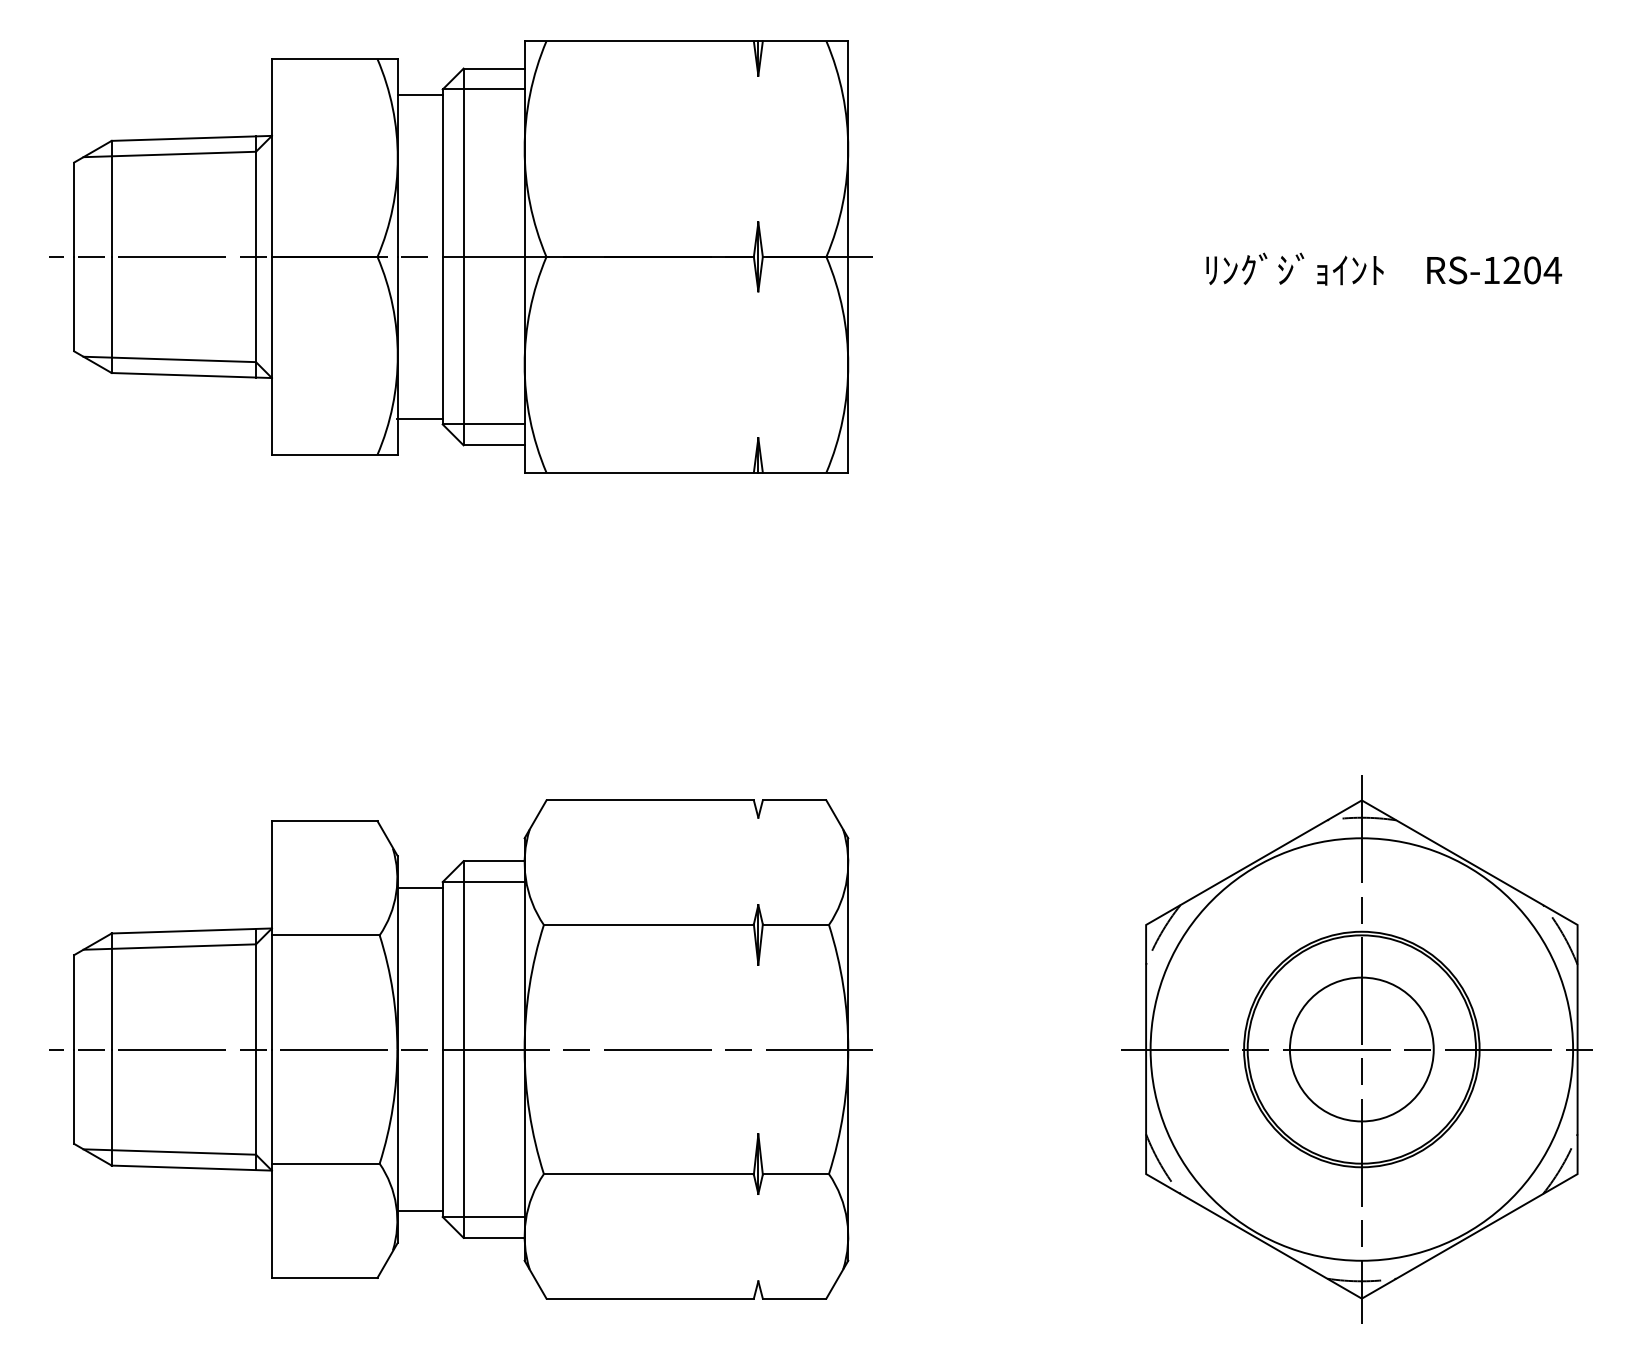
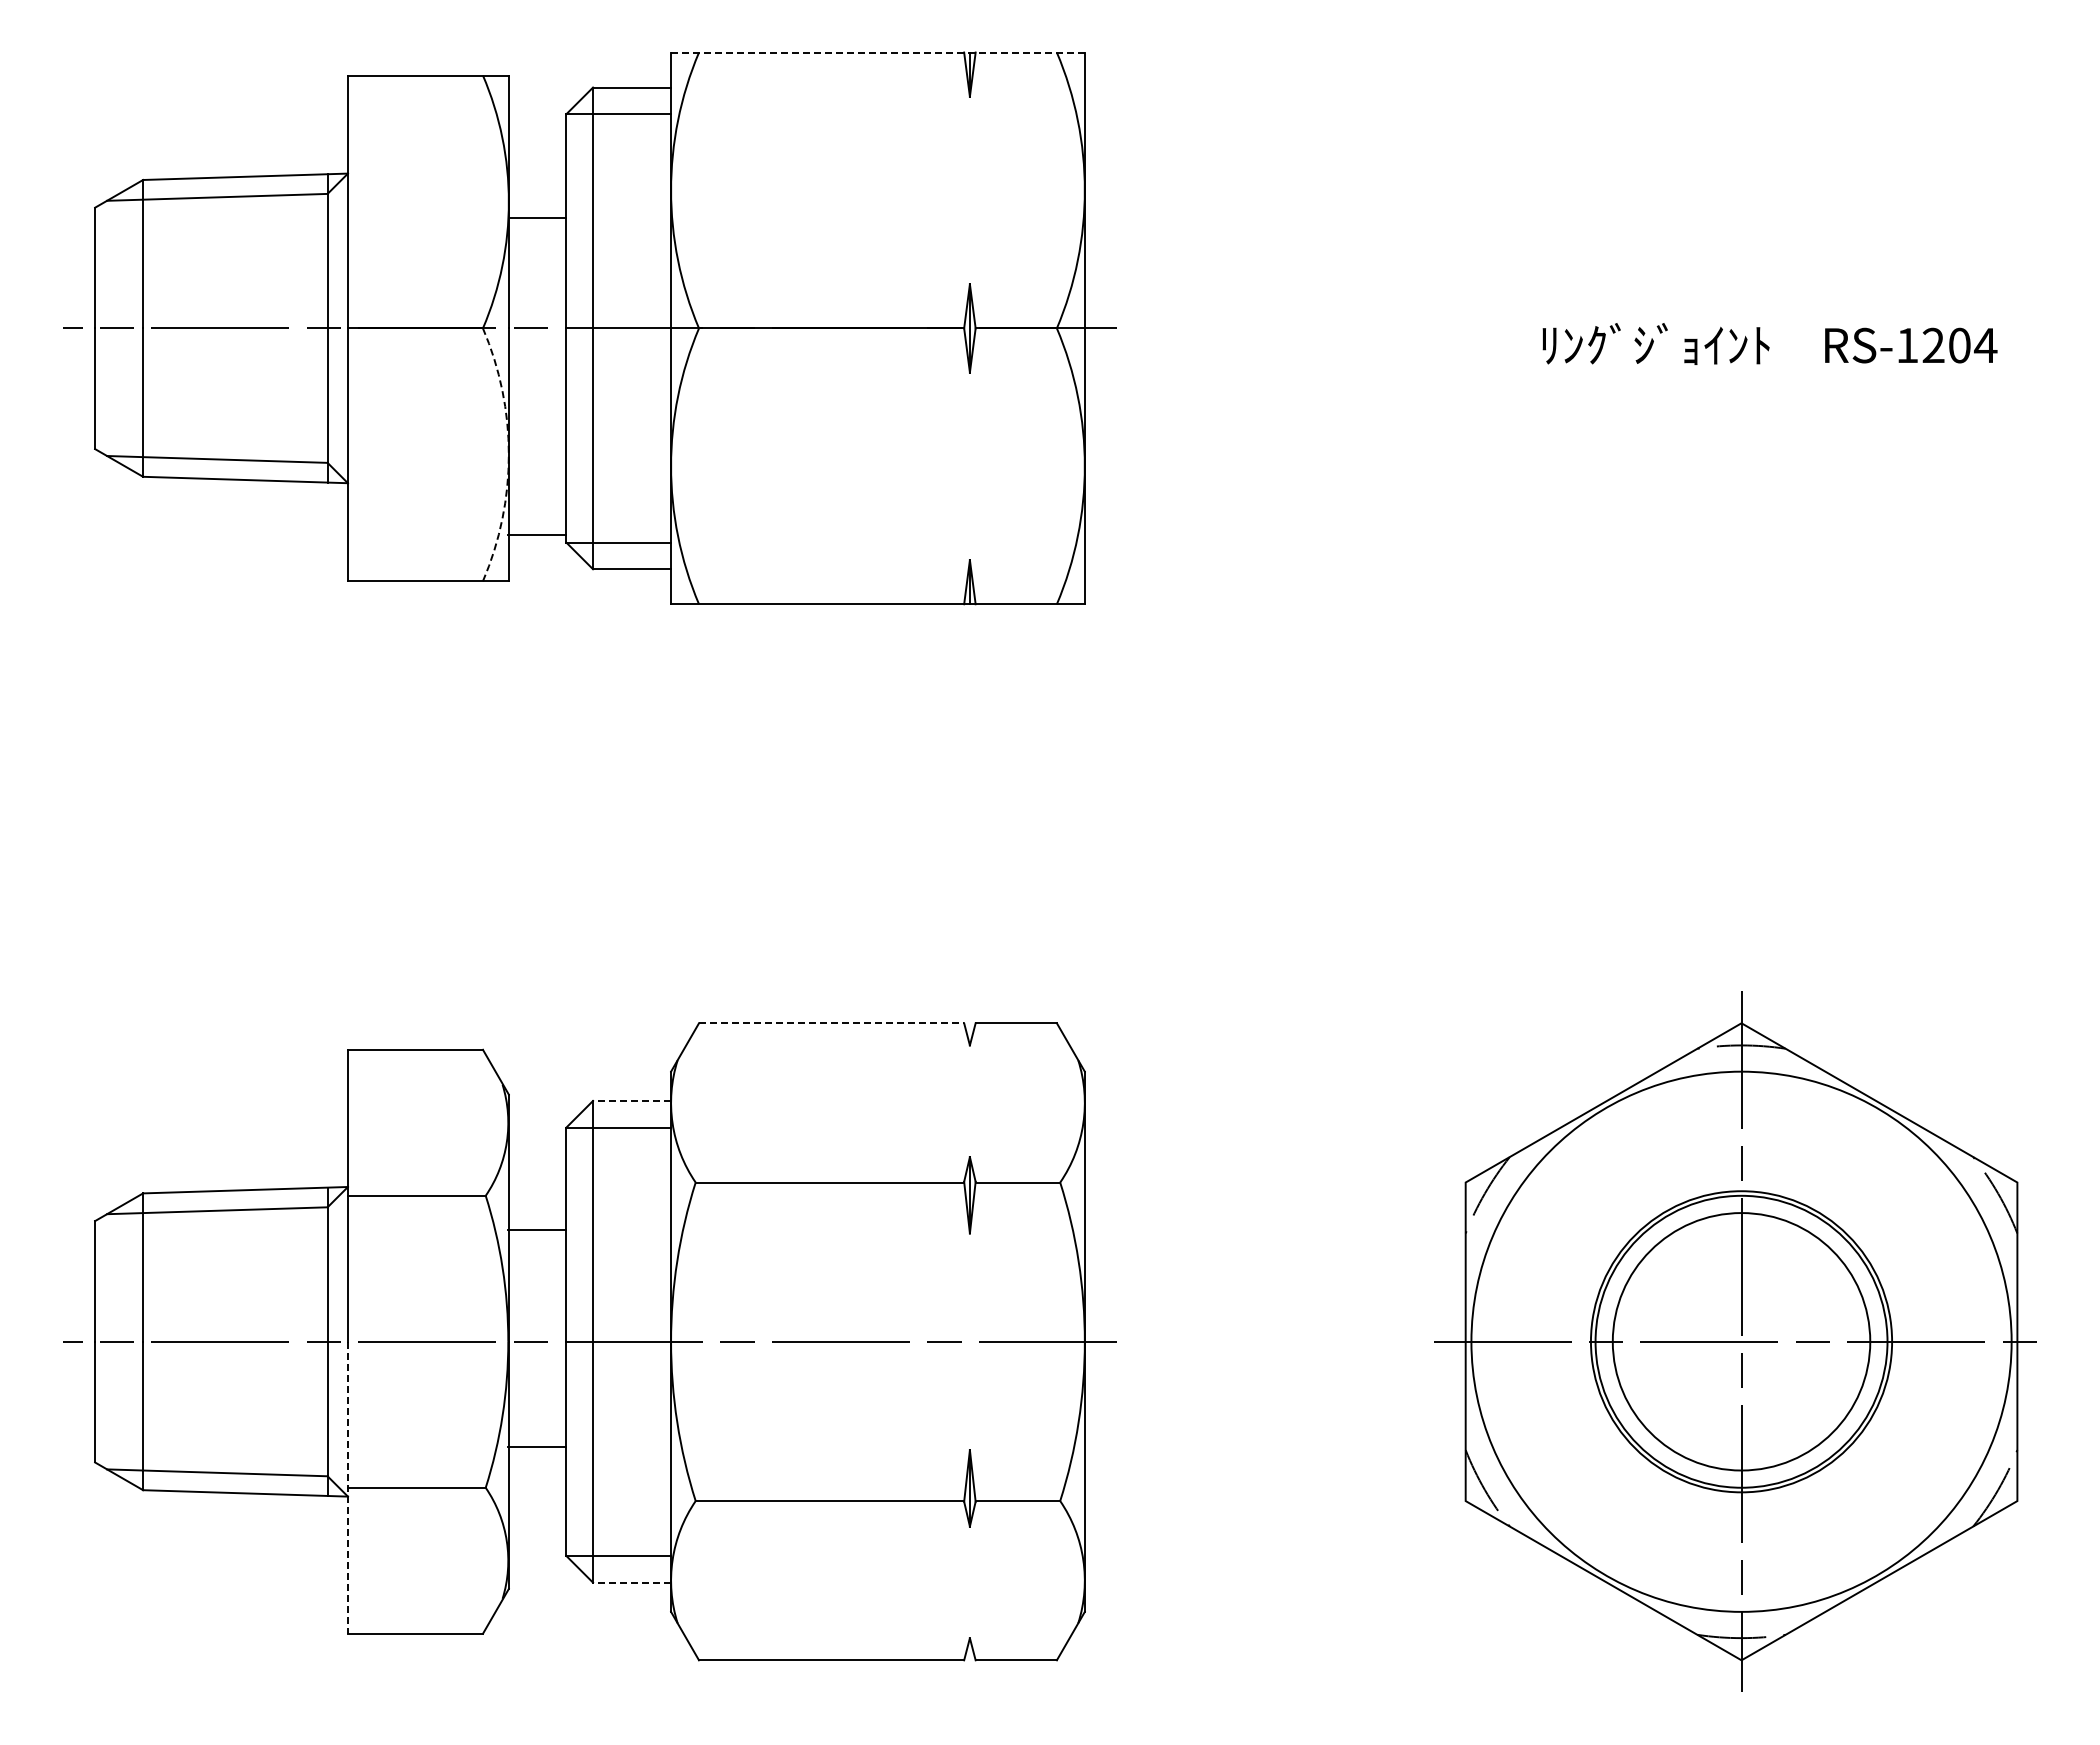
line: (686, 41) -> (877, 52), solid -> dashed
line: (420, 95) -> (537, 217), moved
arc: (397, 355) -> (508, 454), solid -> dashed
line: (650, 800) -> (831, 1023), solid -> dashed
line: (493, 860) -> (631, 1100), solid -> dashed
line: (420, 887) -> (537, 1229), moved
circle: (1361, 1049) -> (1741, 1341), size x1.4
line: (271, 1163) -> (347, 1487), solid -> dashed
line: (420, 1211) -> (537, 1446), moved
line: (493, 1237) -> (631, 1582), solid -> dashed

